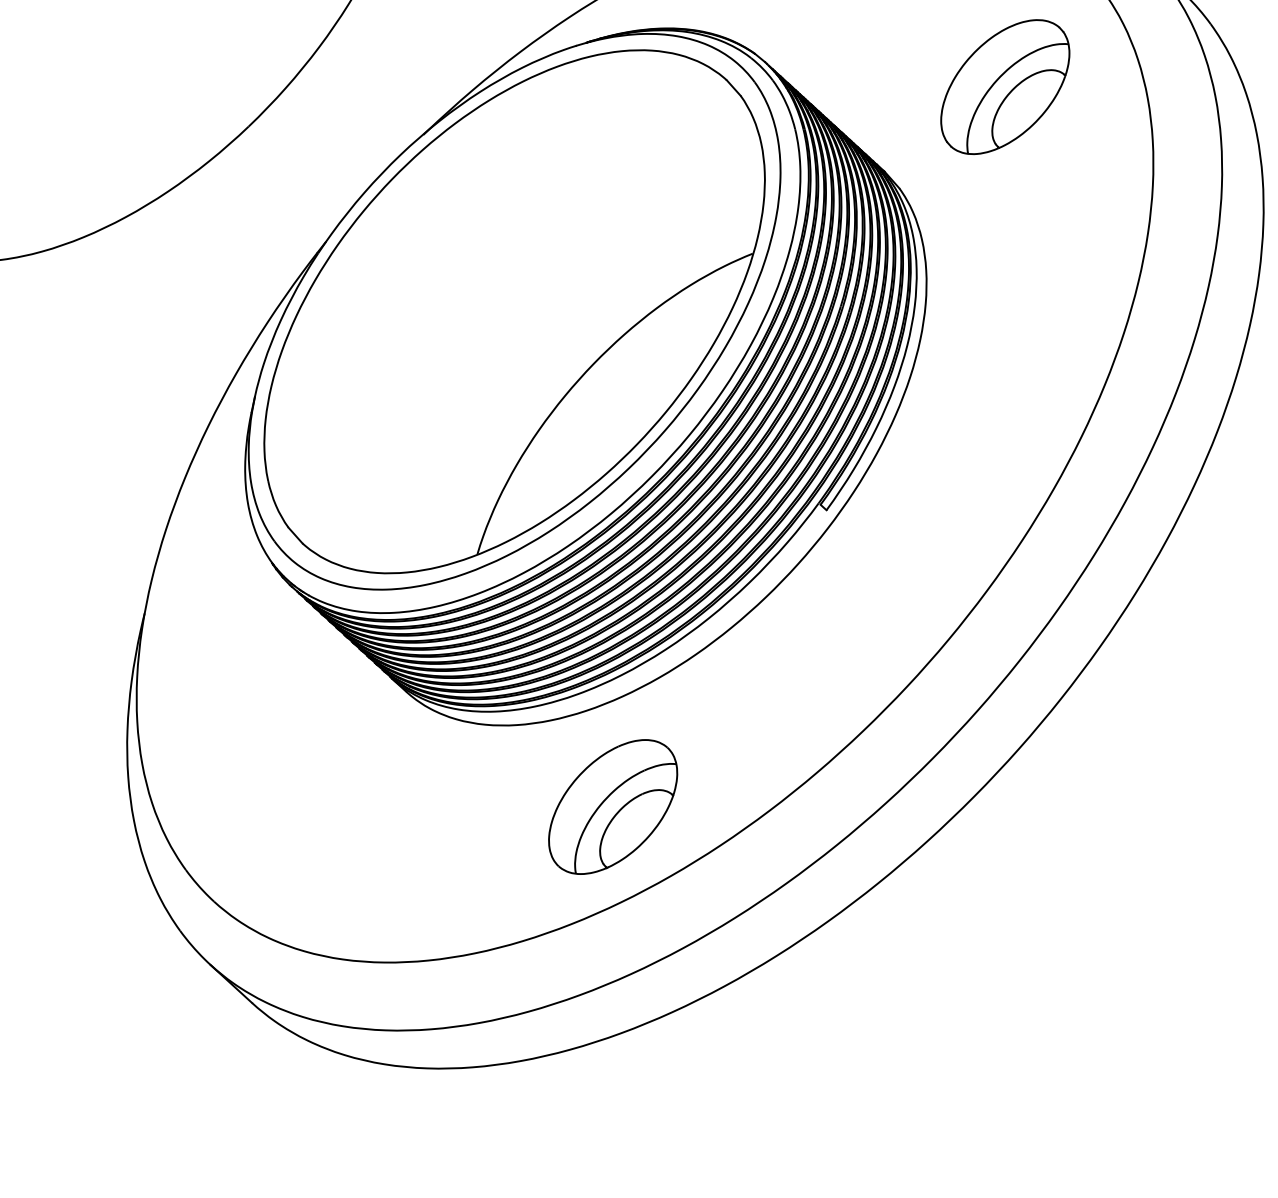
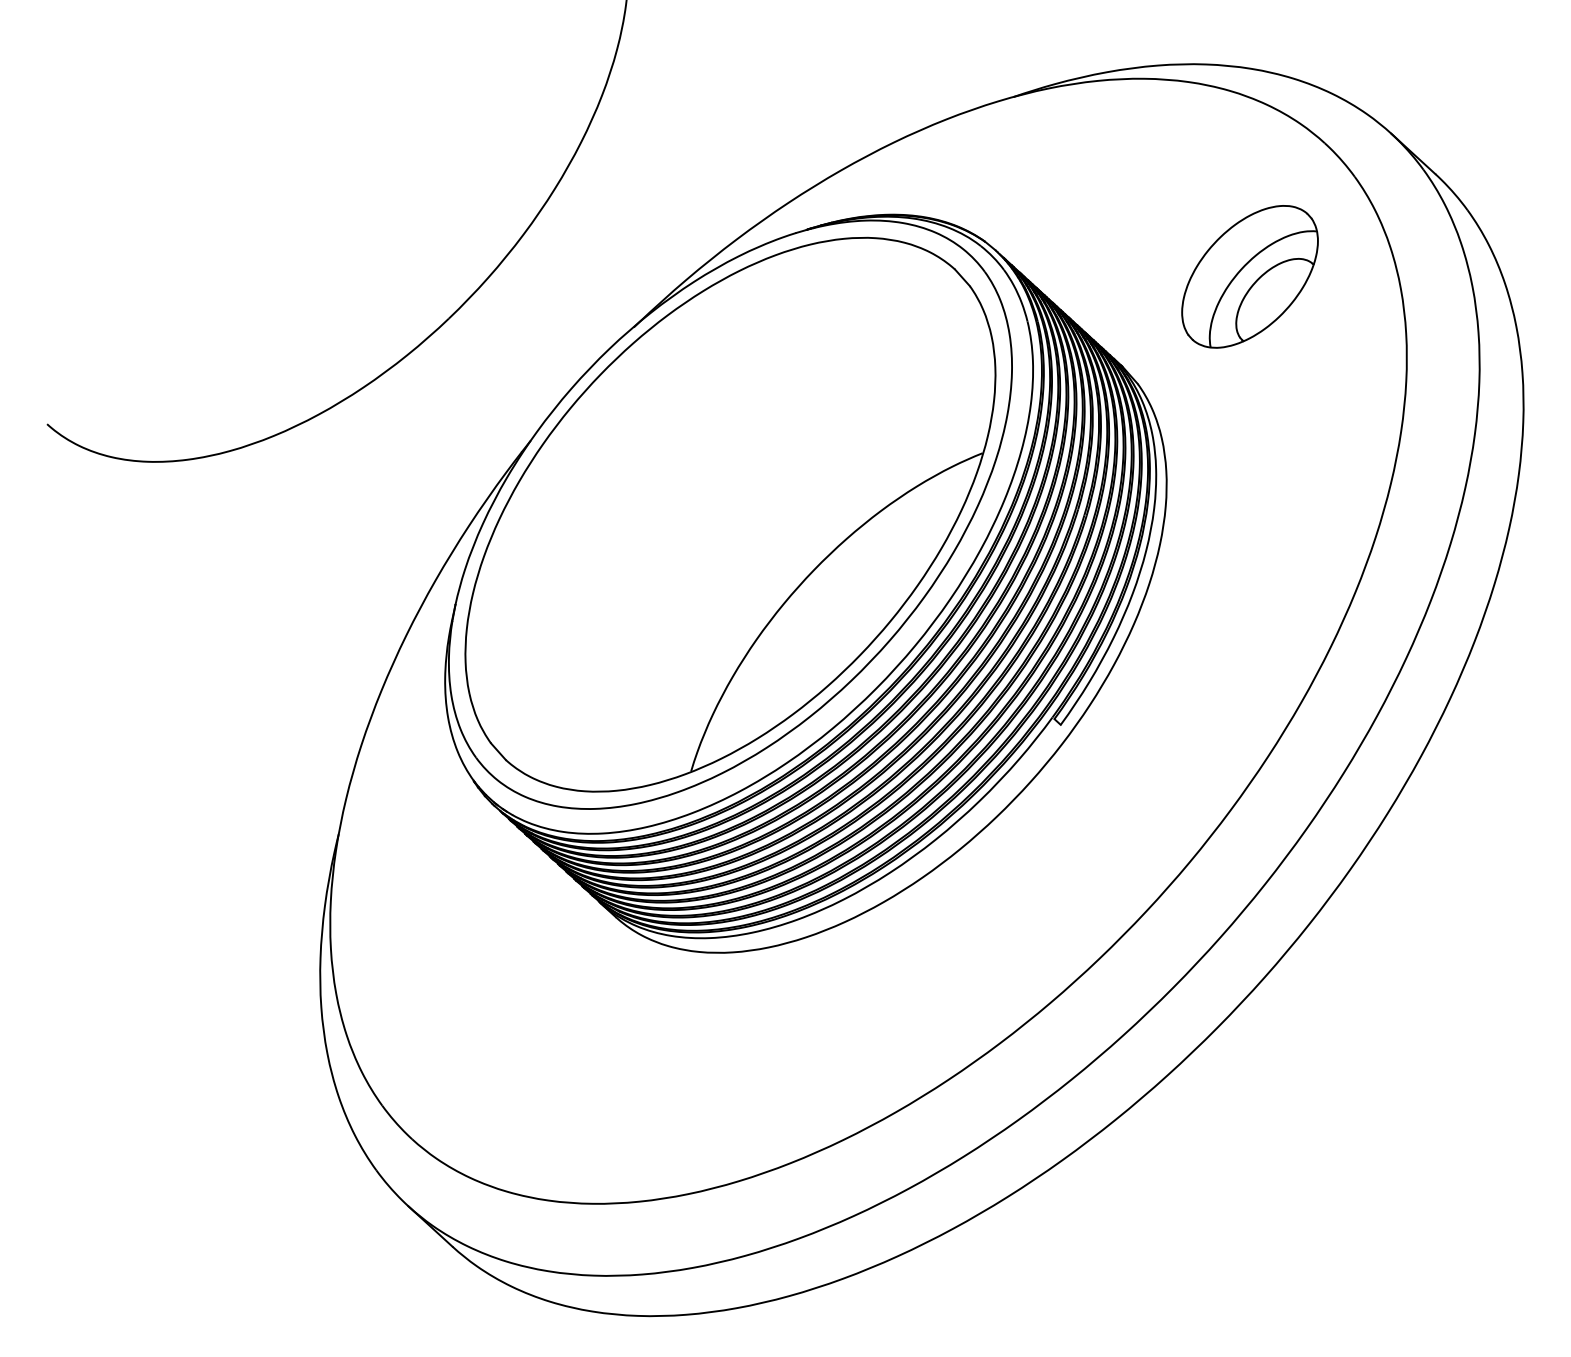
part: (612, 806) -> (834, 1038), removed

